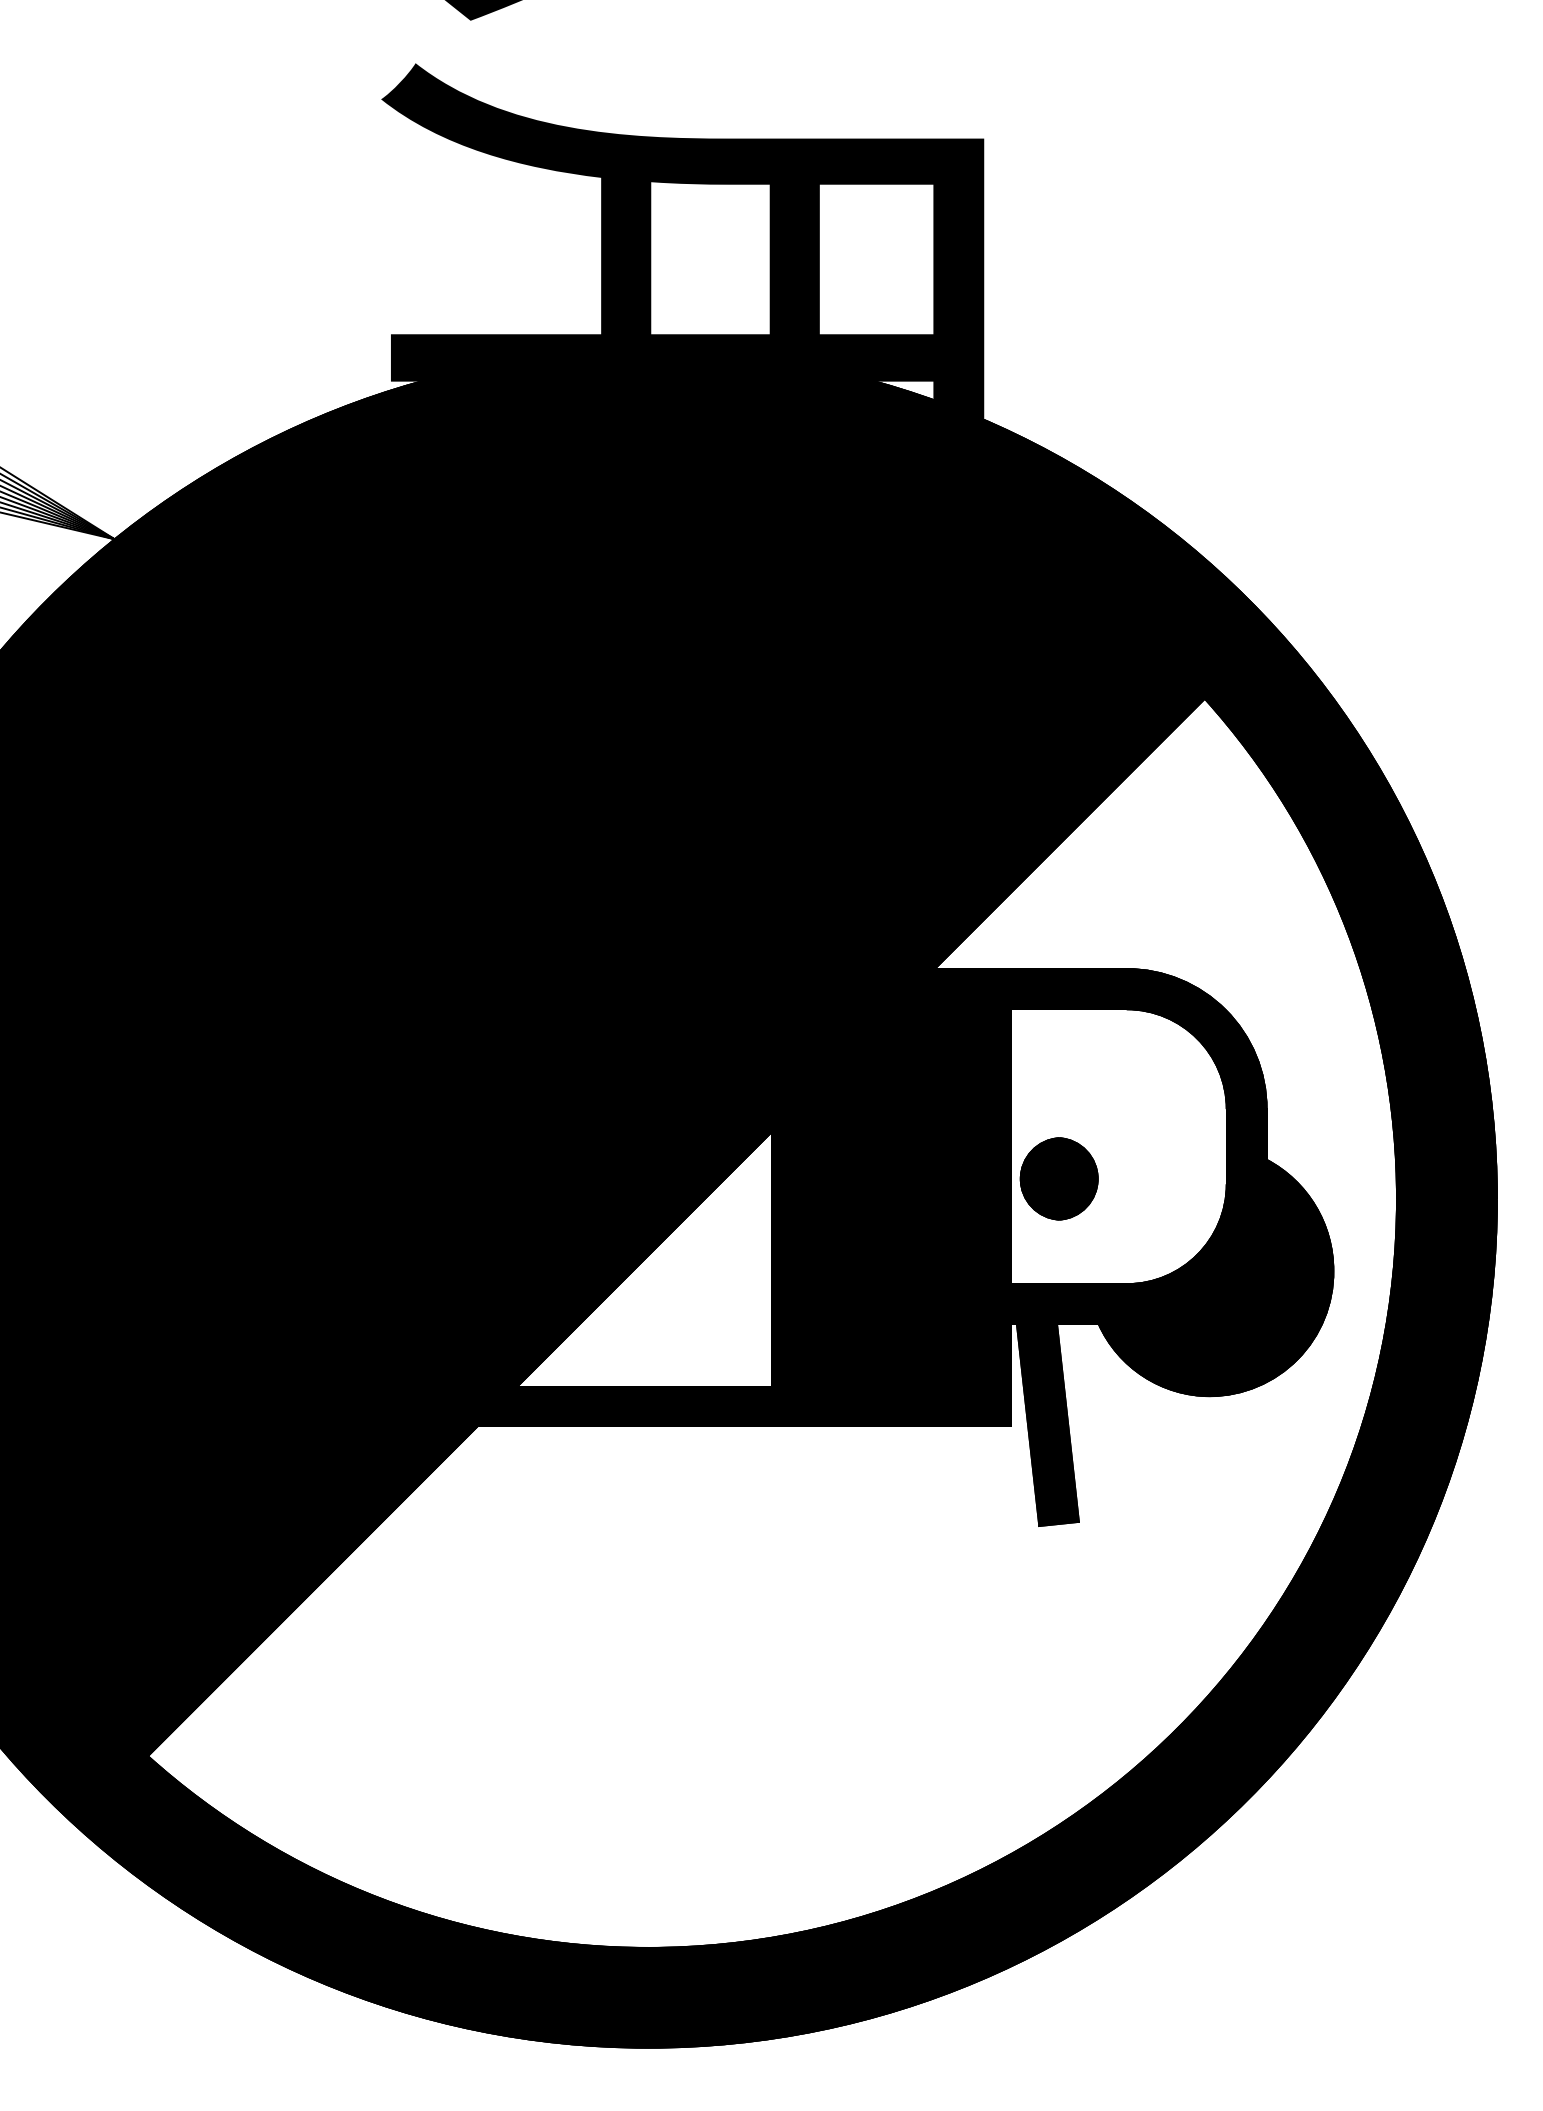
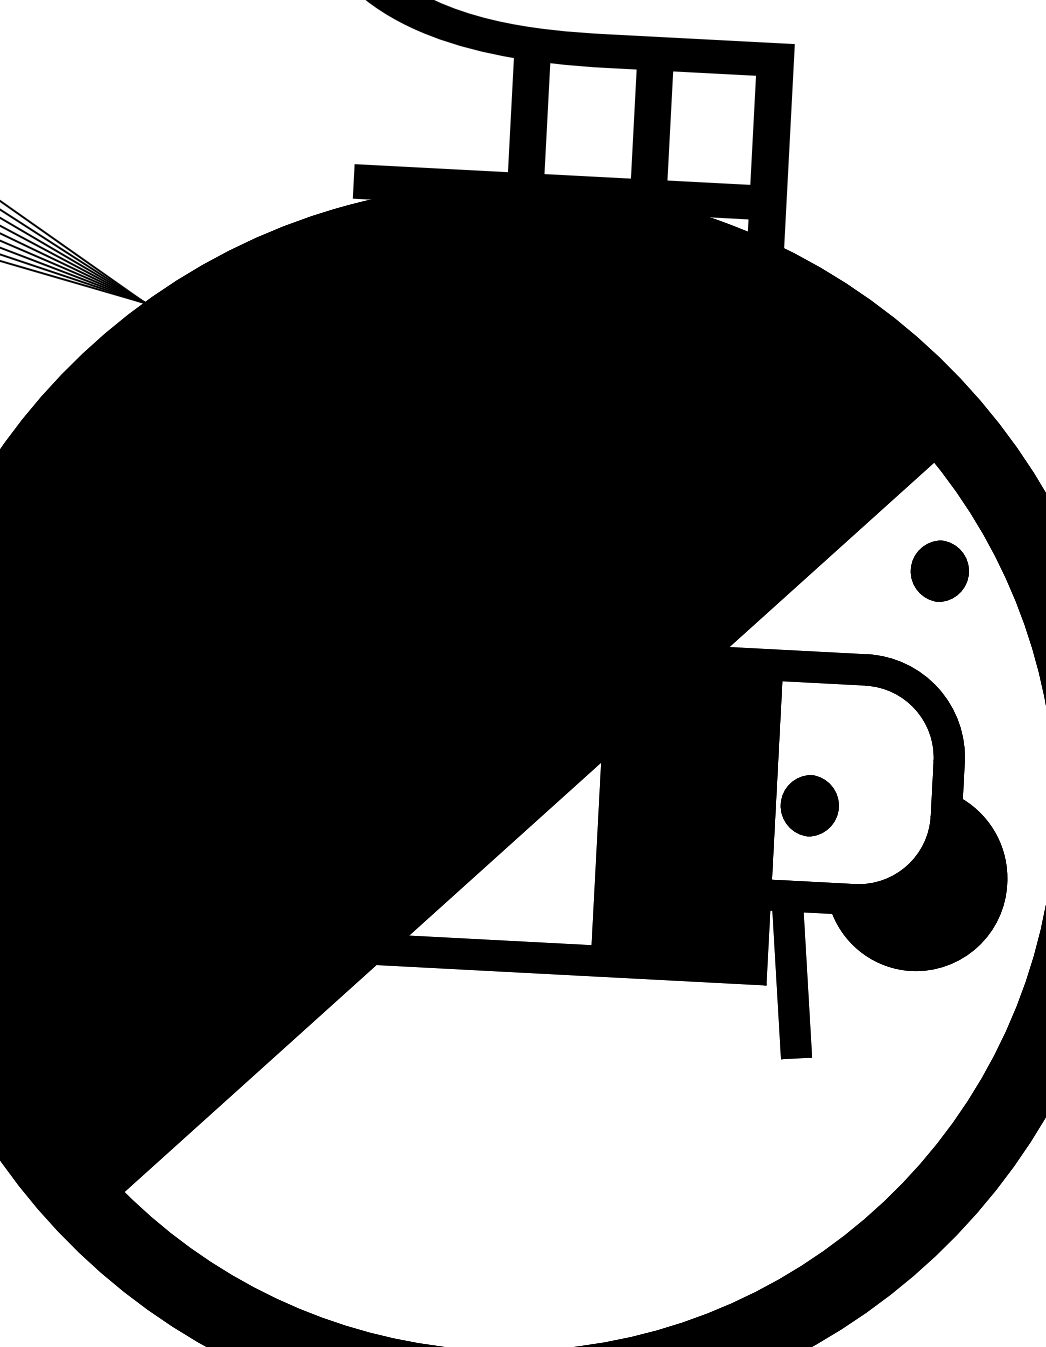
part: (1219, 848) -> (939, 570), added

